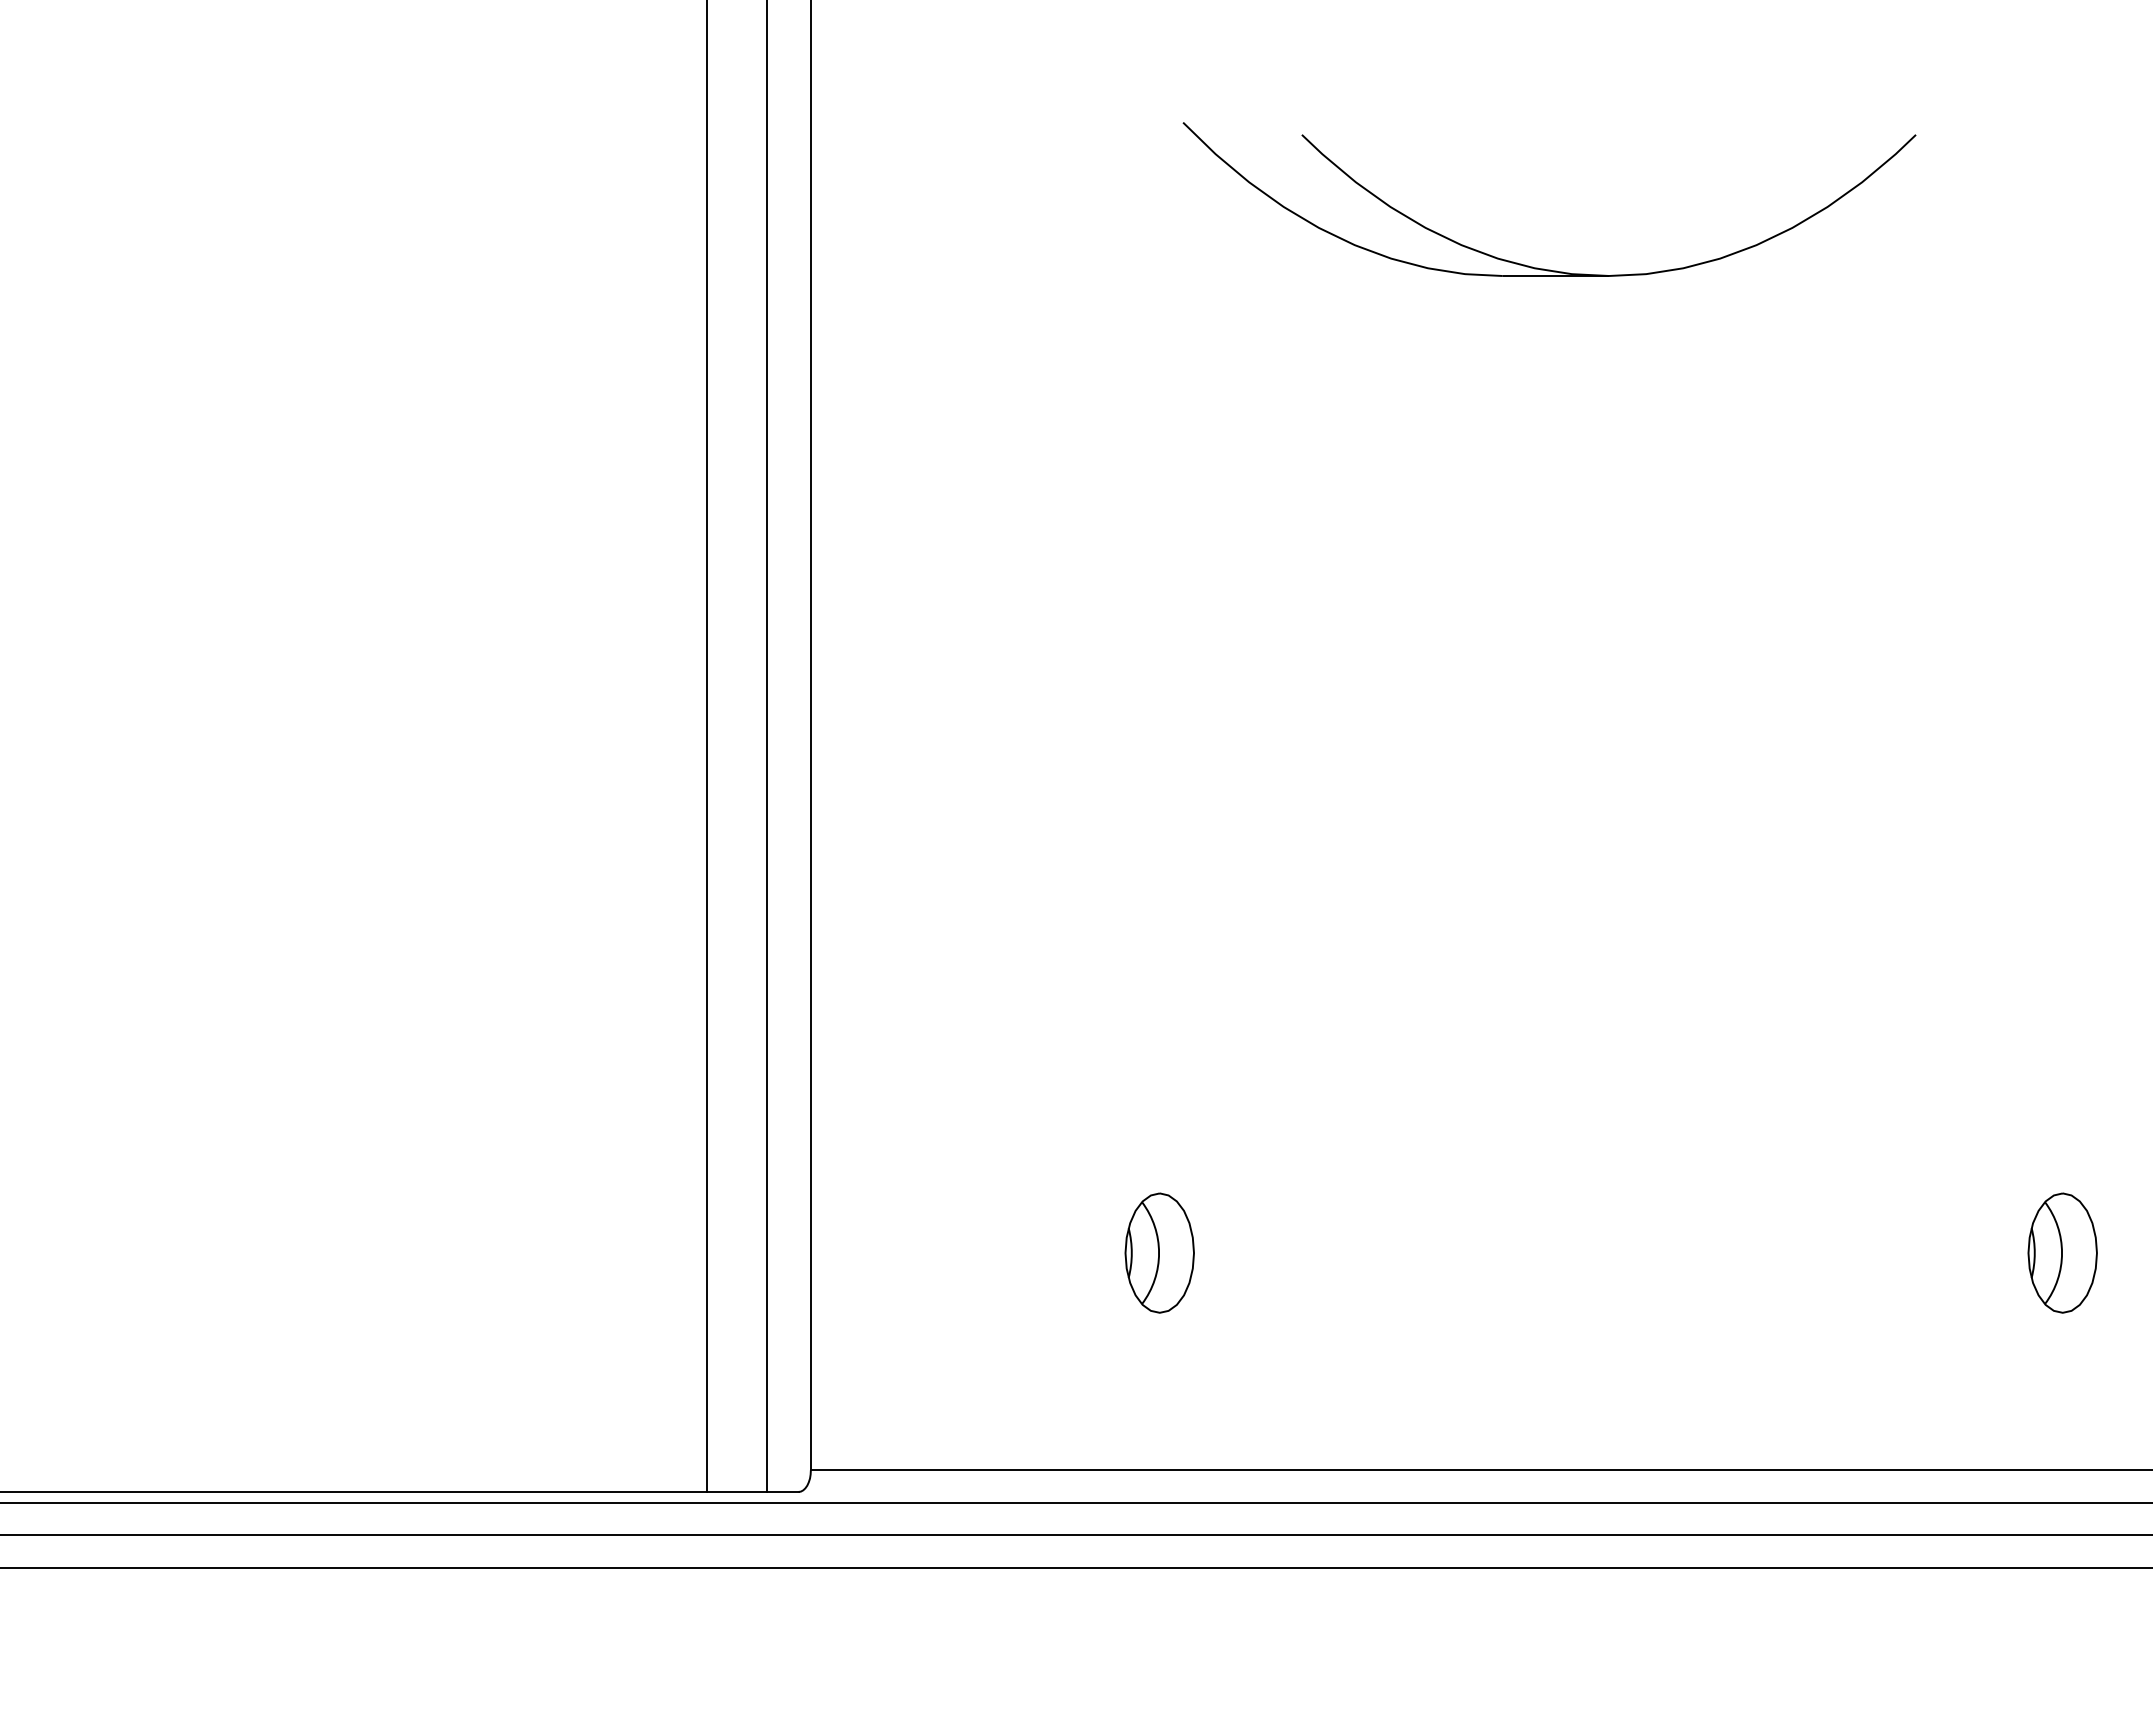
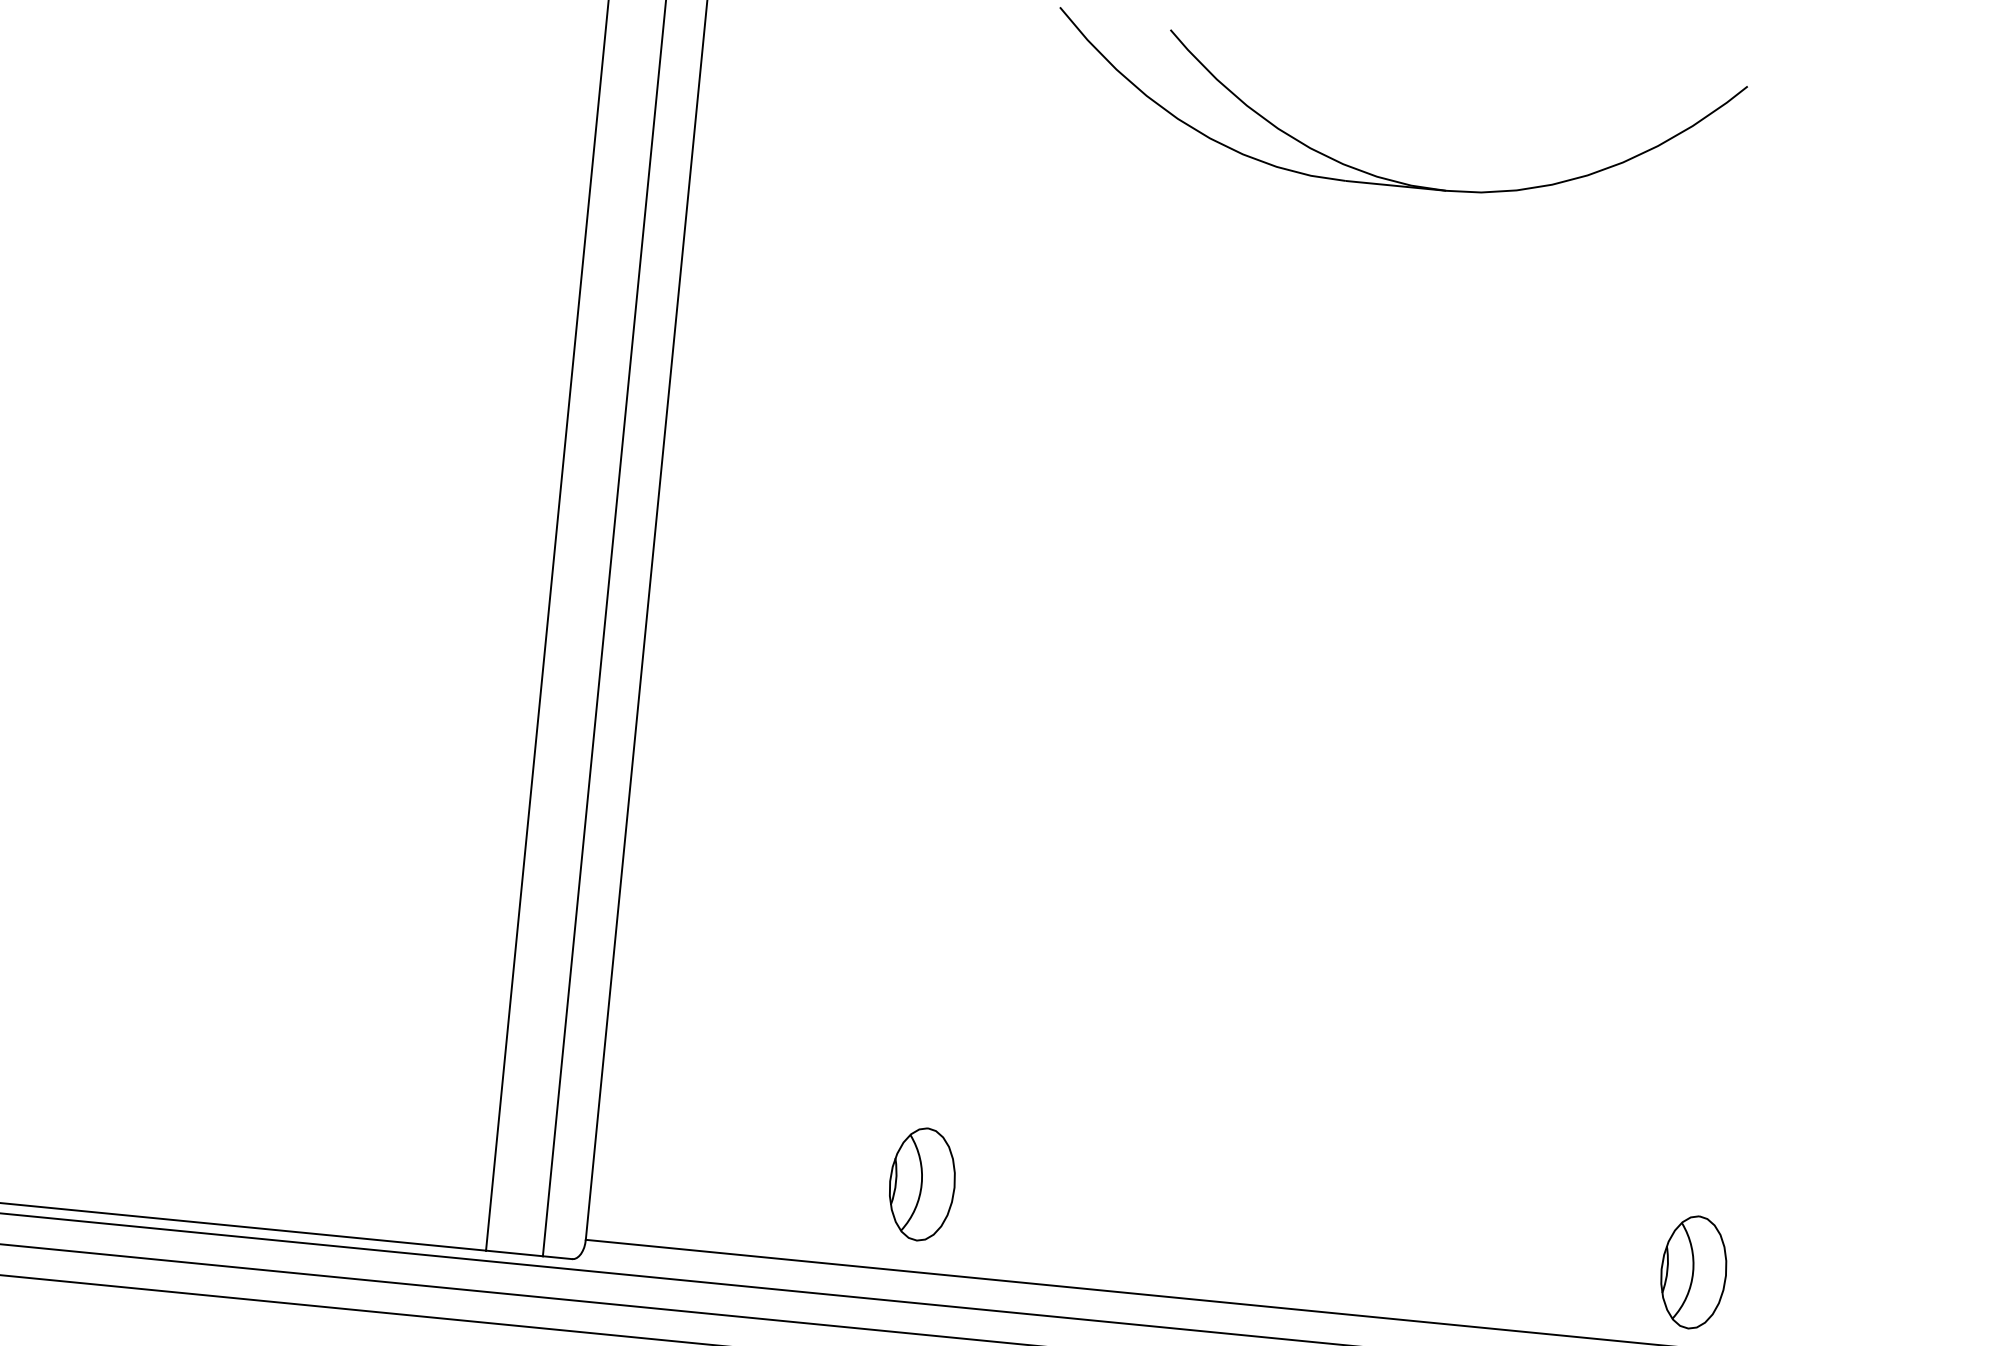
part: (1159, 1252) -> (922, 1183), moved
part: (2062, 1252) -> (1693, 1271), moved

